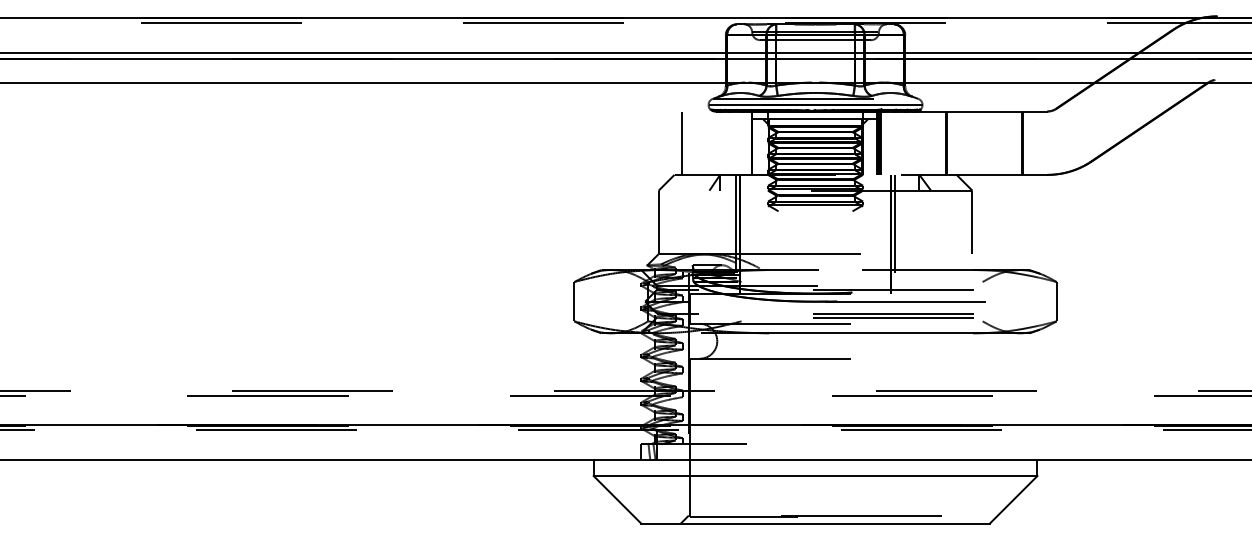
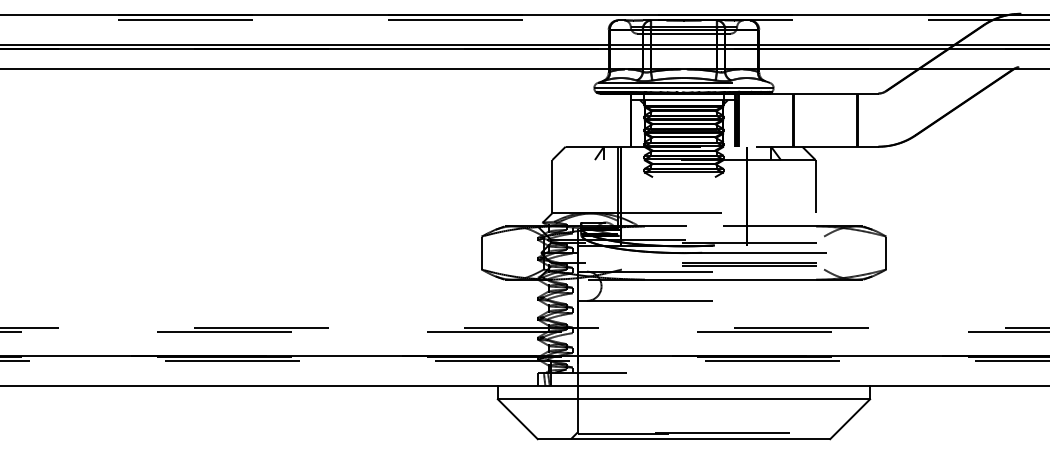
line: (681, 142) -> (571, 119), removed
line: (894, 223) -> (750, 187), removed

